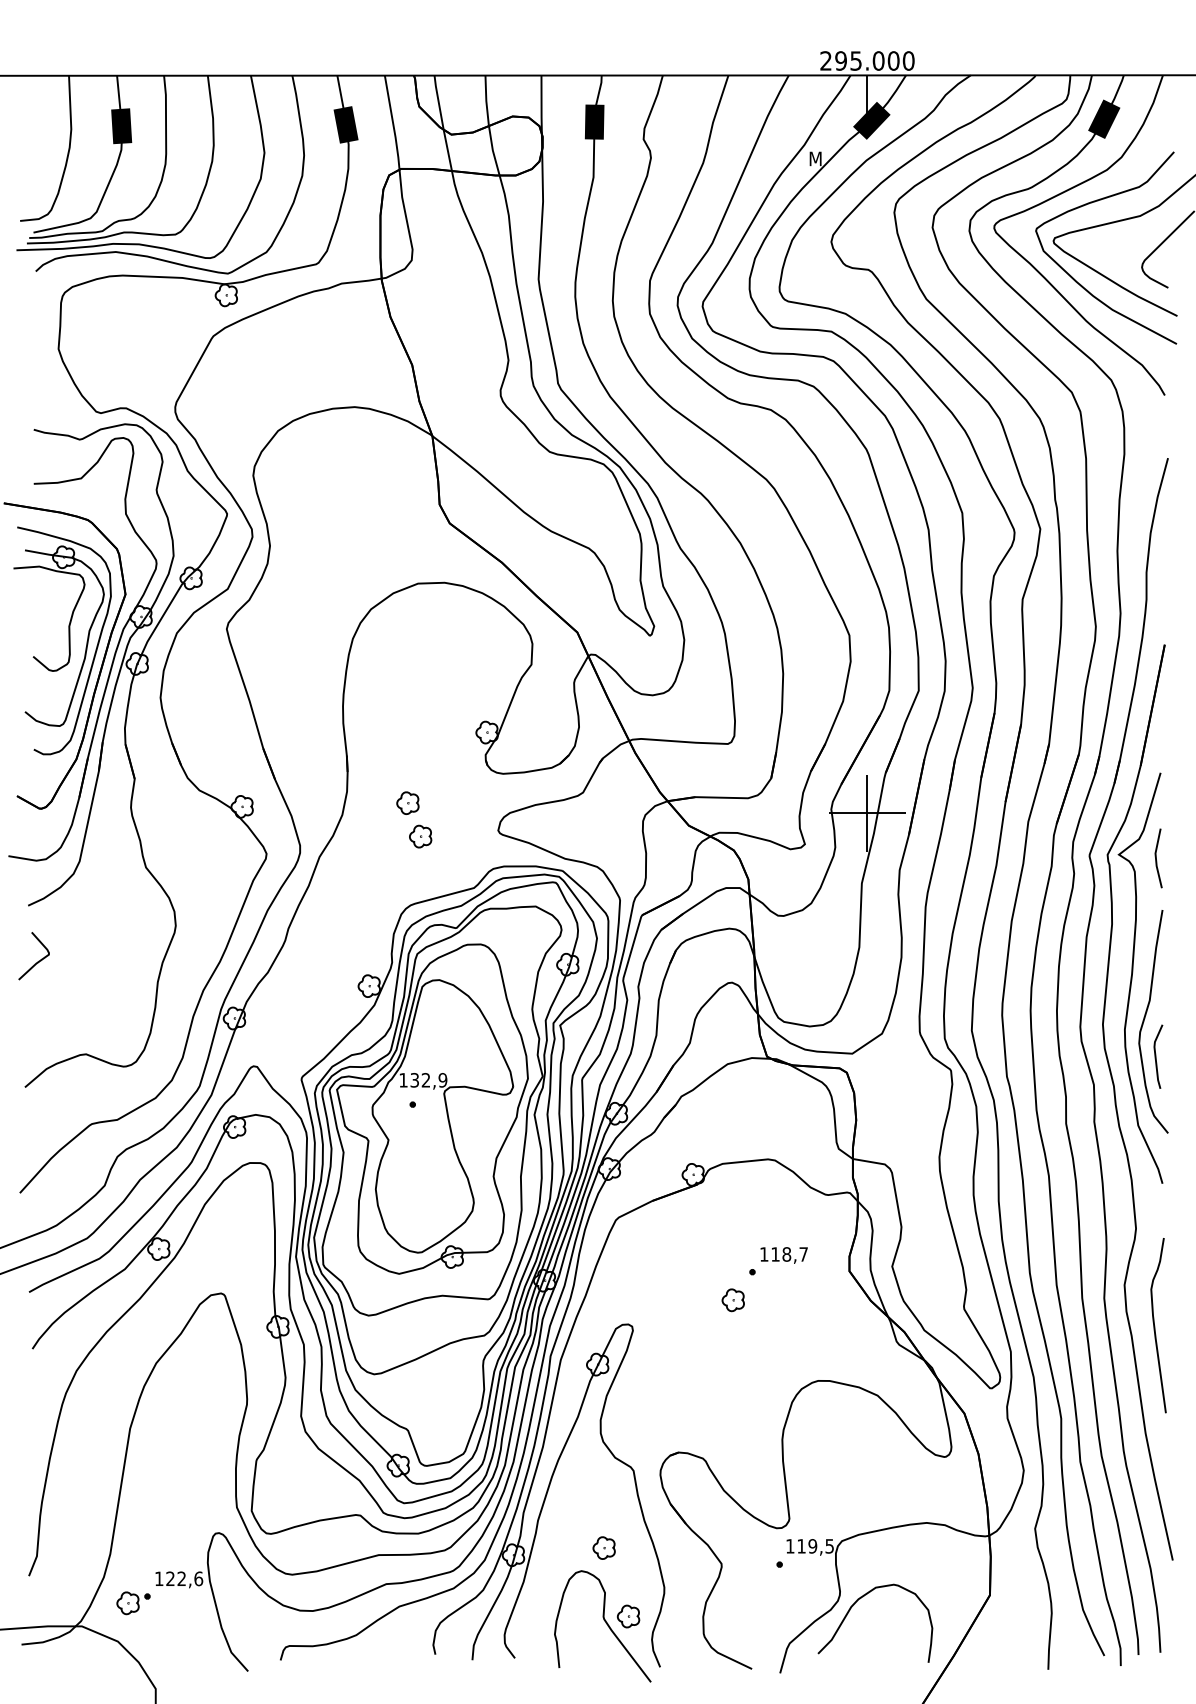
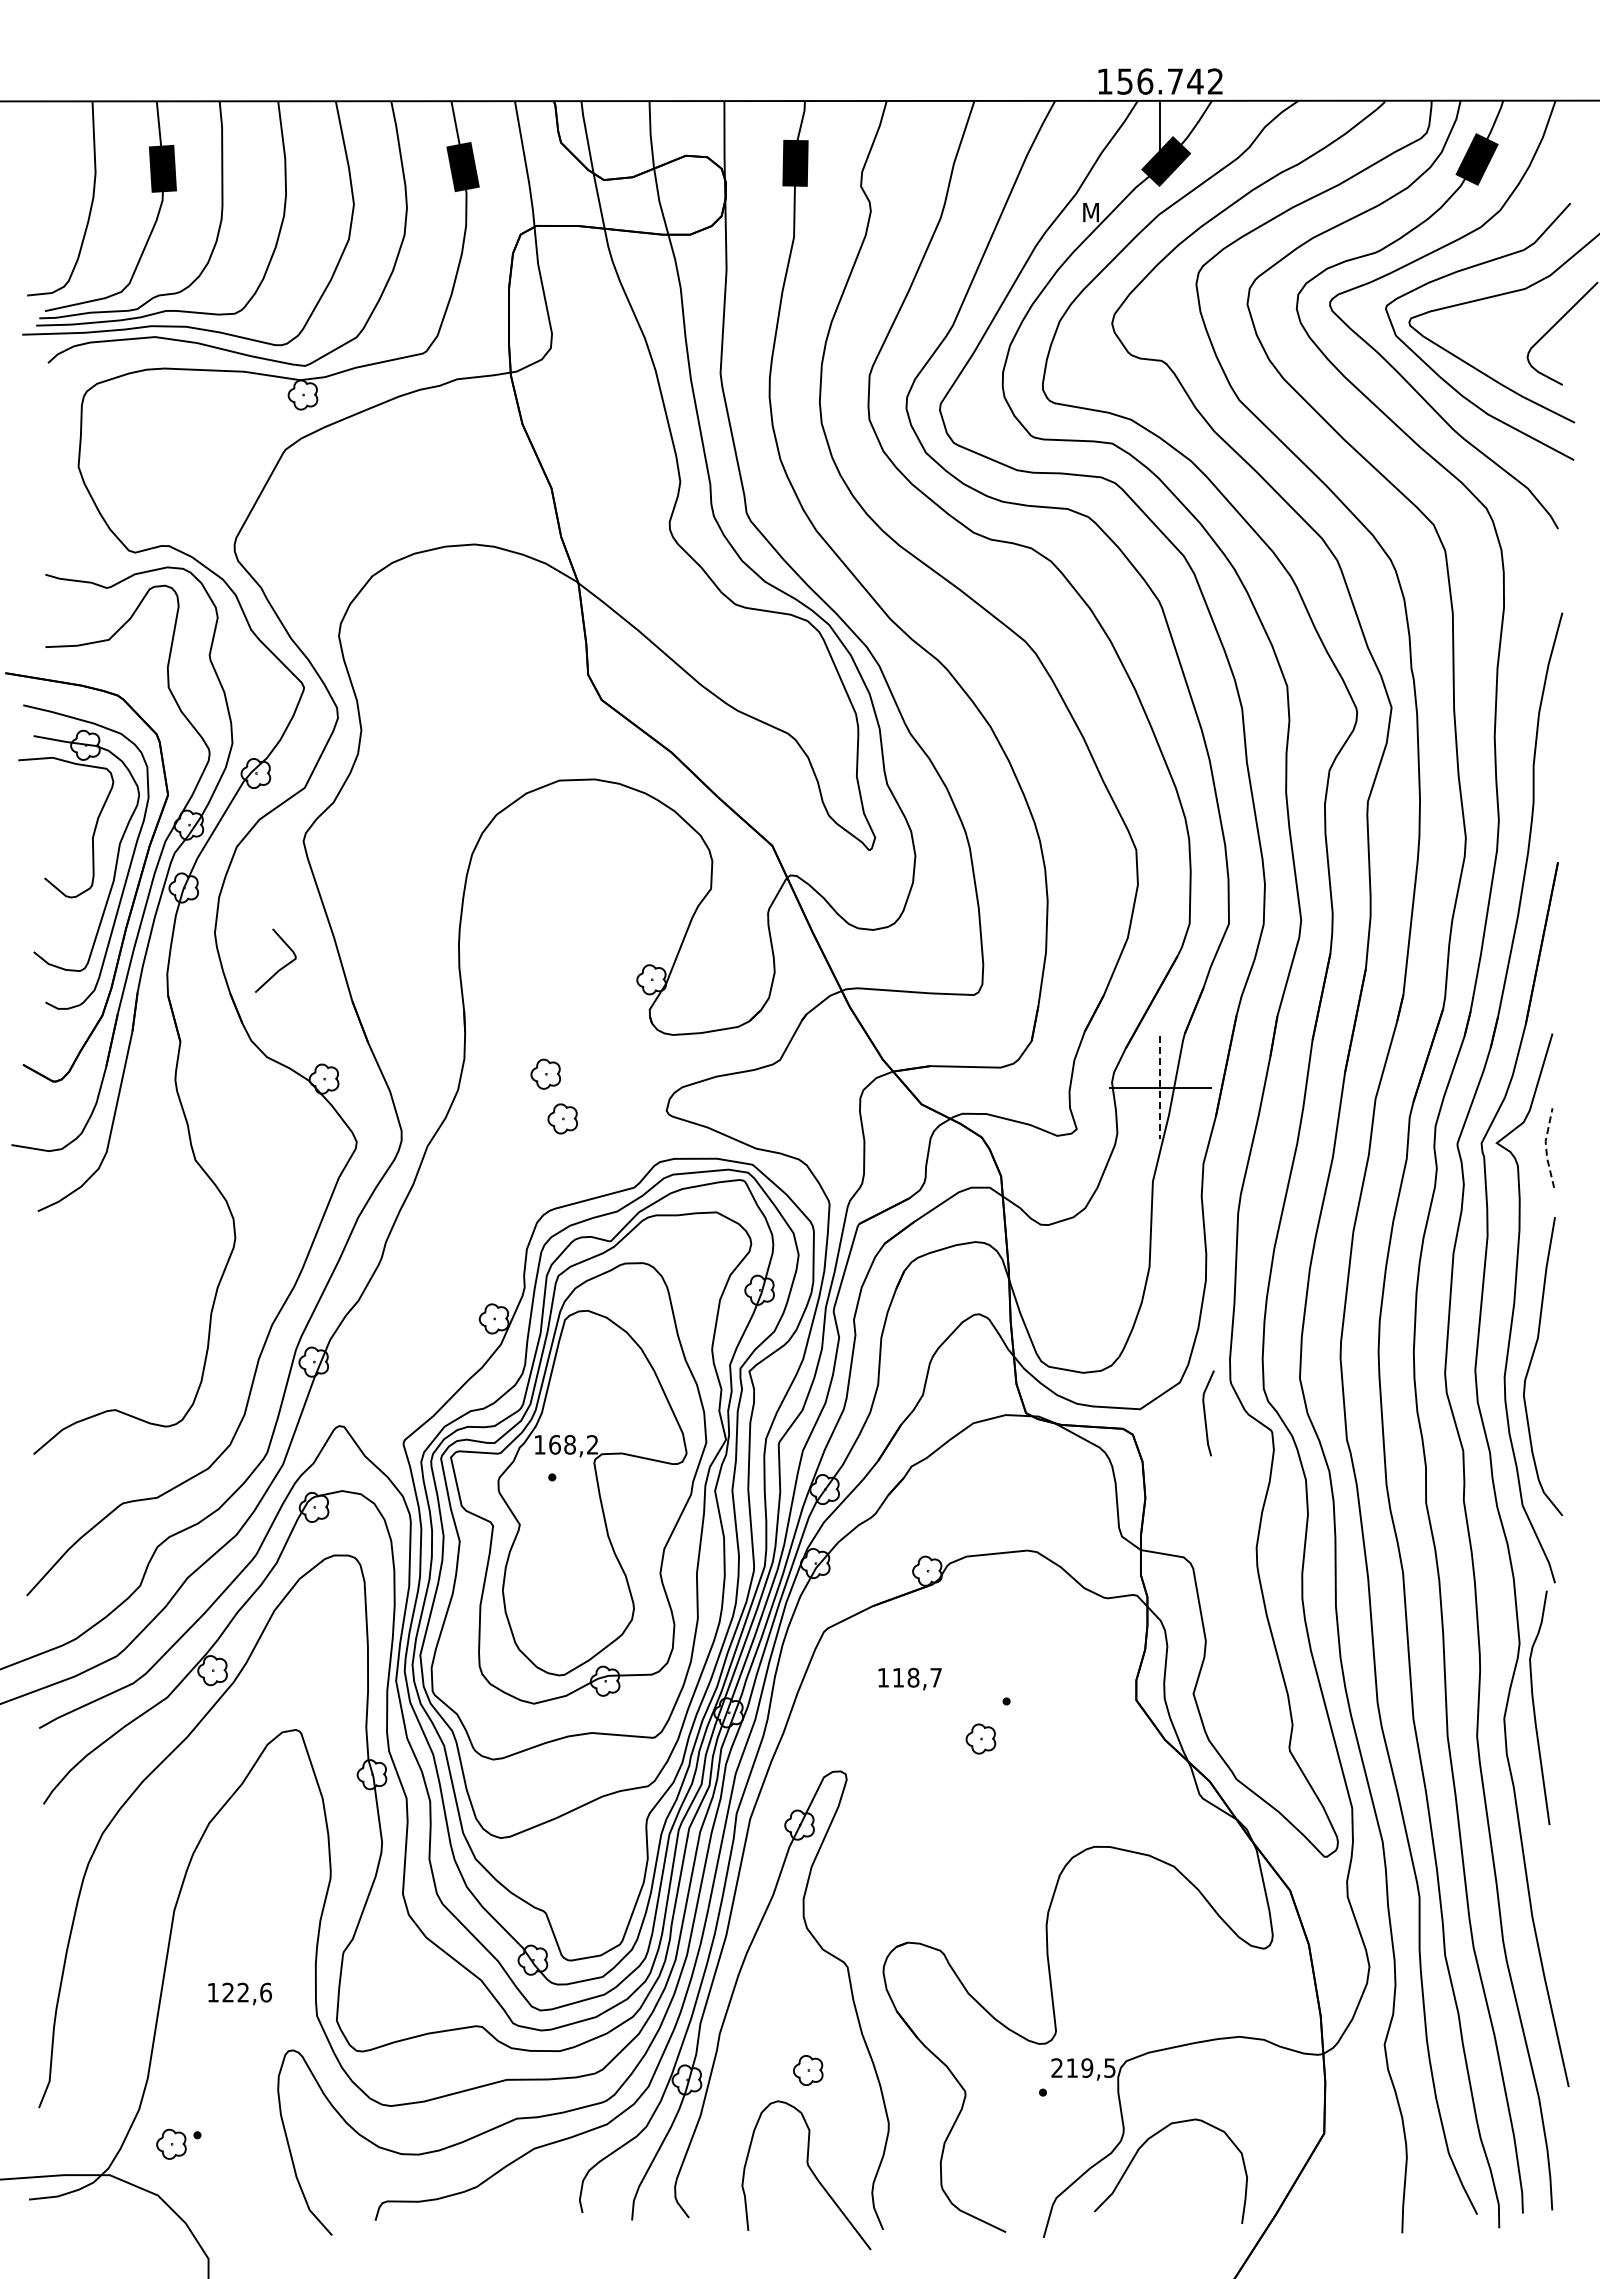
text: (867, 60) -> (1160, 81), 295.000 -> 156.742
line: (867, 813) -> (1160, 1088), solid -> dashed
line: (1156, 858) -> (1546, 1148), solid -> dashed
curve: (38, 961) -> (281, 967), moved
line: (1156, 1056) -> (1205, 1413), moved
text: (428, 1080) -> (573, 1444), 132,9 -> 168,2
text: (783, 1255) -> (909, 1678), moved
curve: (1154, 1325) -> (1534, 1707), moved
text: (789, 1545) -> (1056, 2067), 119,5 -> 219,5
text: (178, 1579) -> (239, 1993), moved
part: (628, 1616) -> (840, 2161), removed

